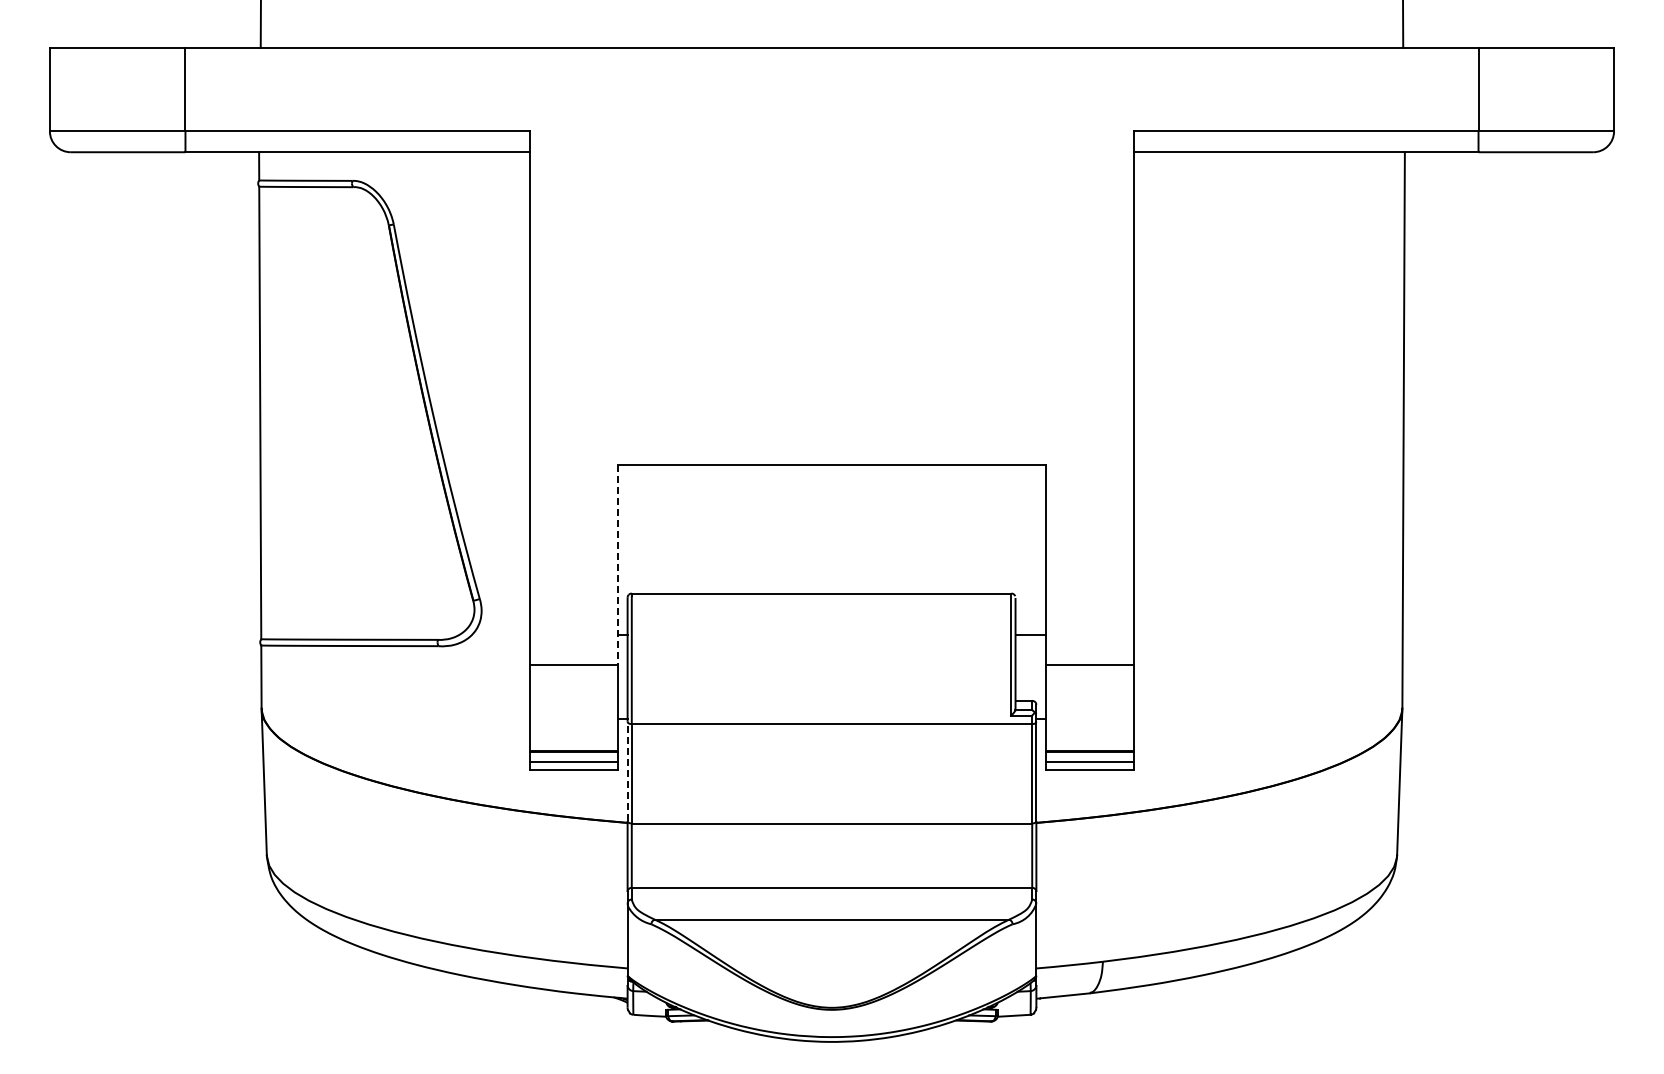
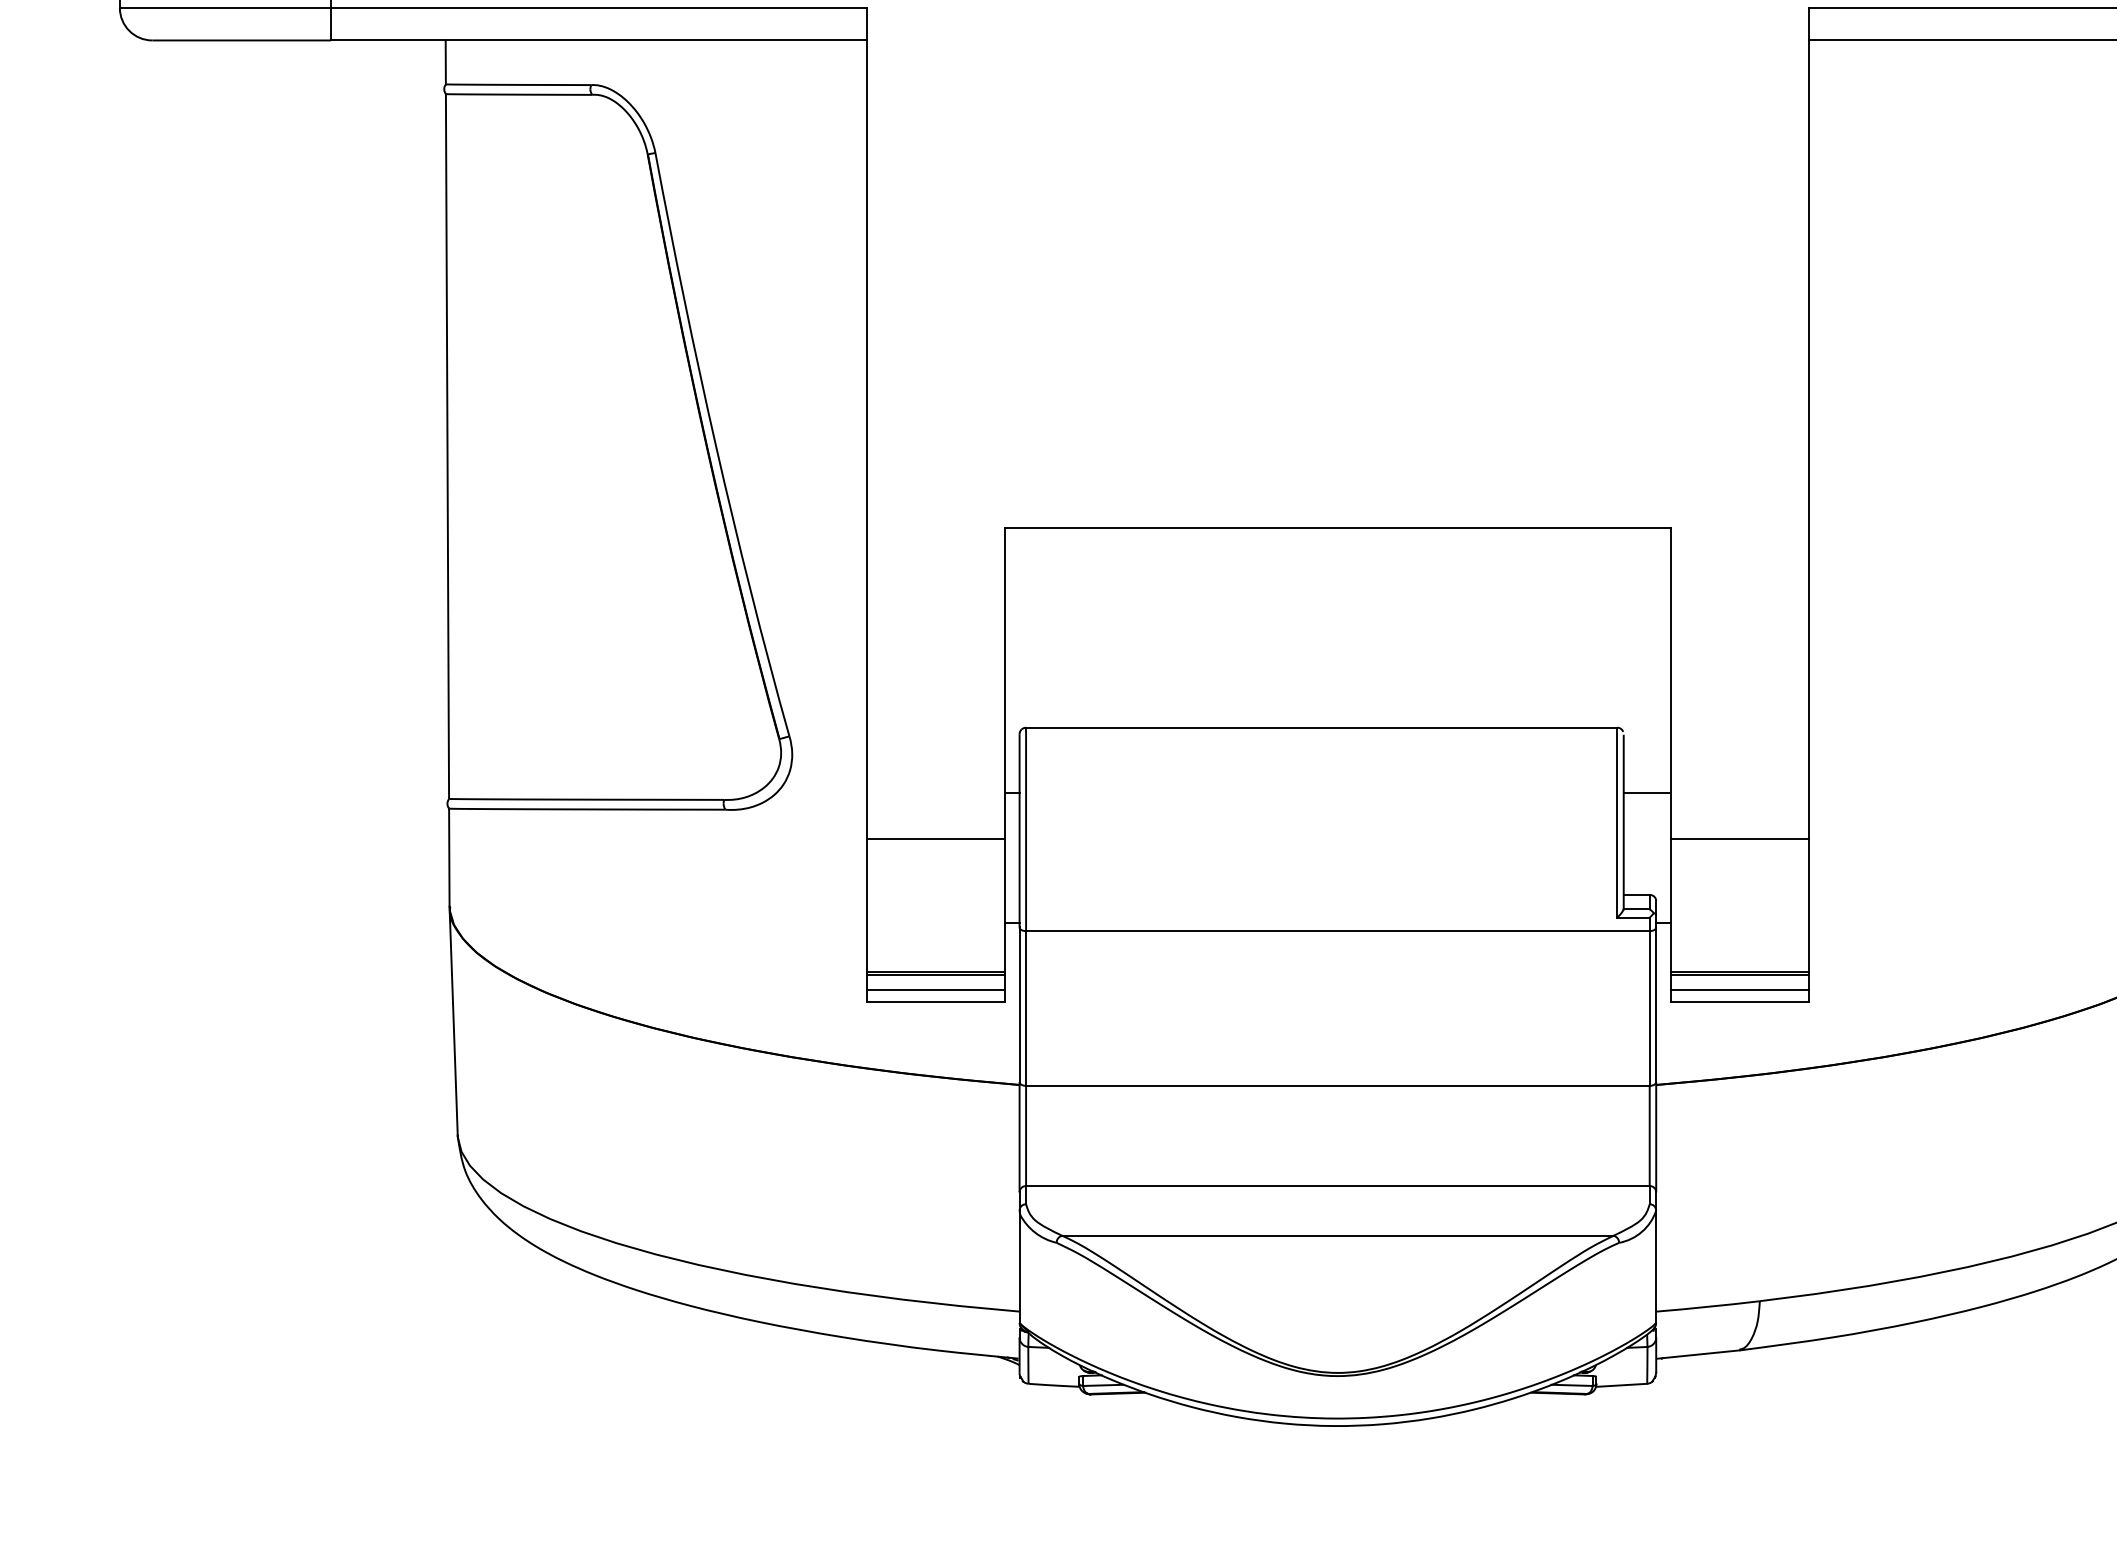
line: (618, 565) -> (1005, 684), dashed -> solid
line: (627, 771) -> (1019, 1004), dashed -> solid

